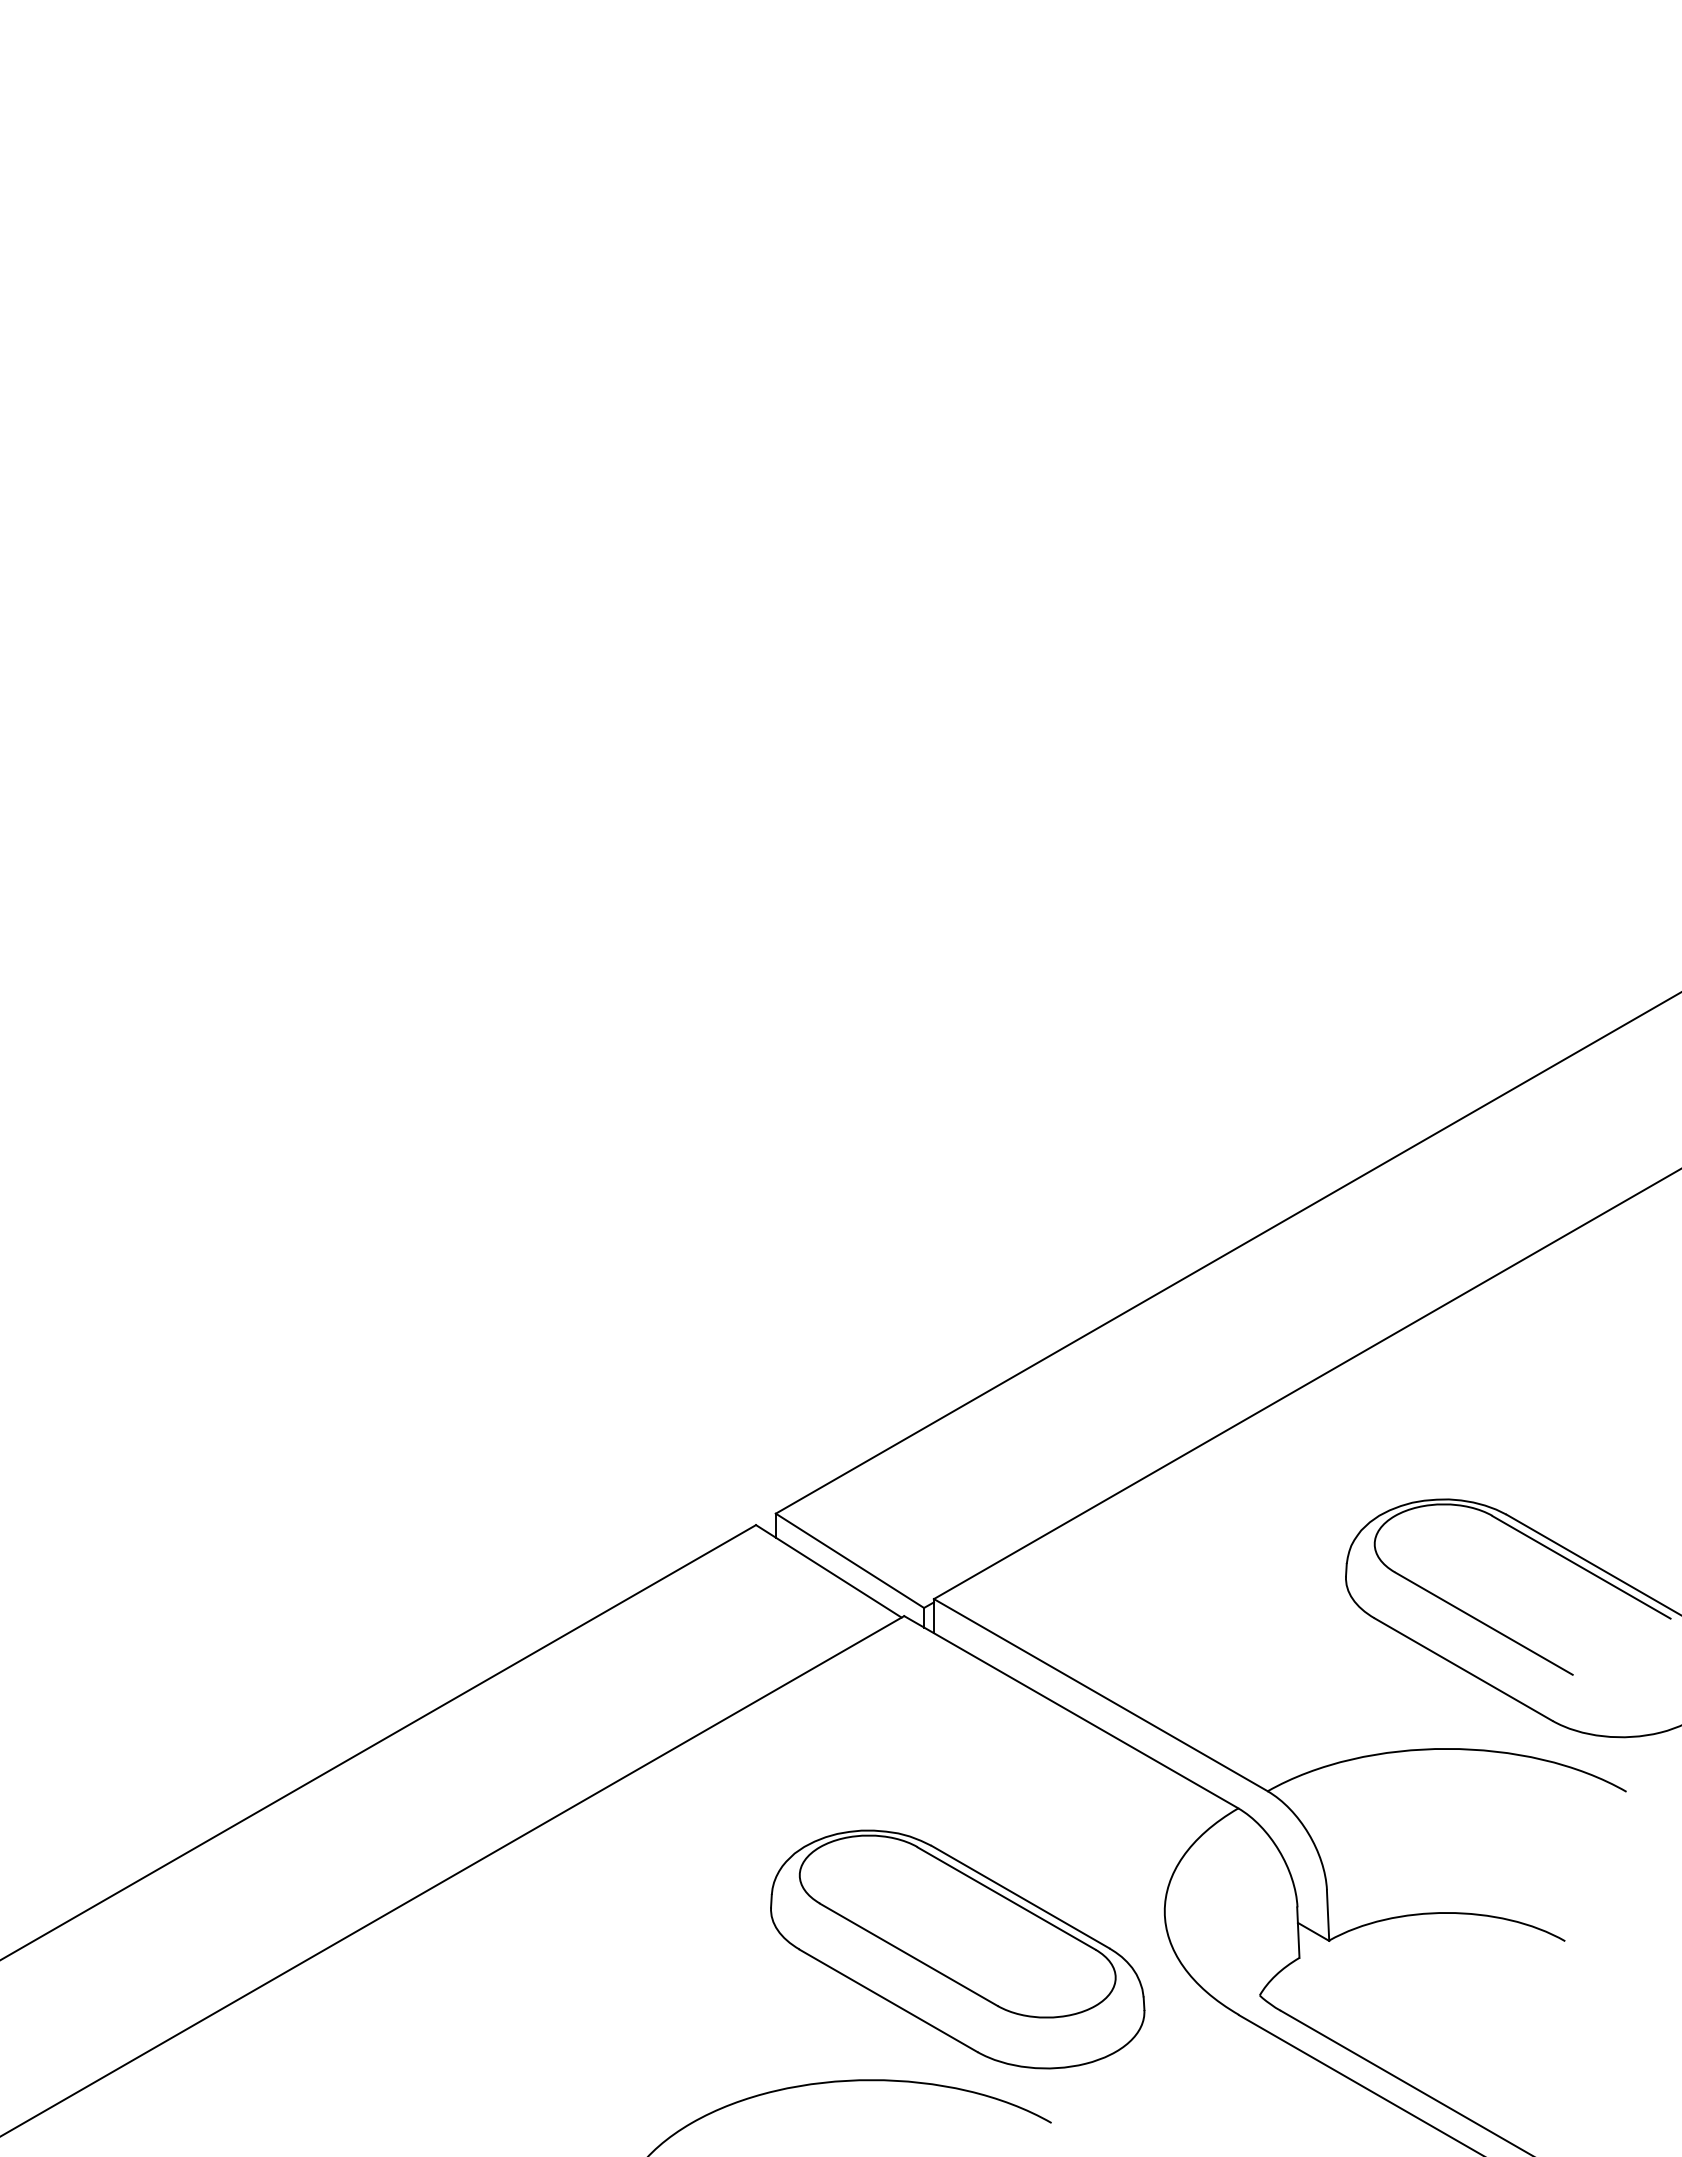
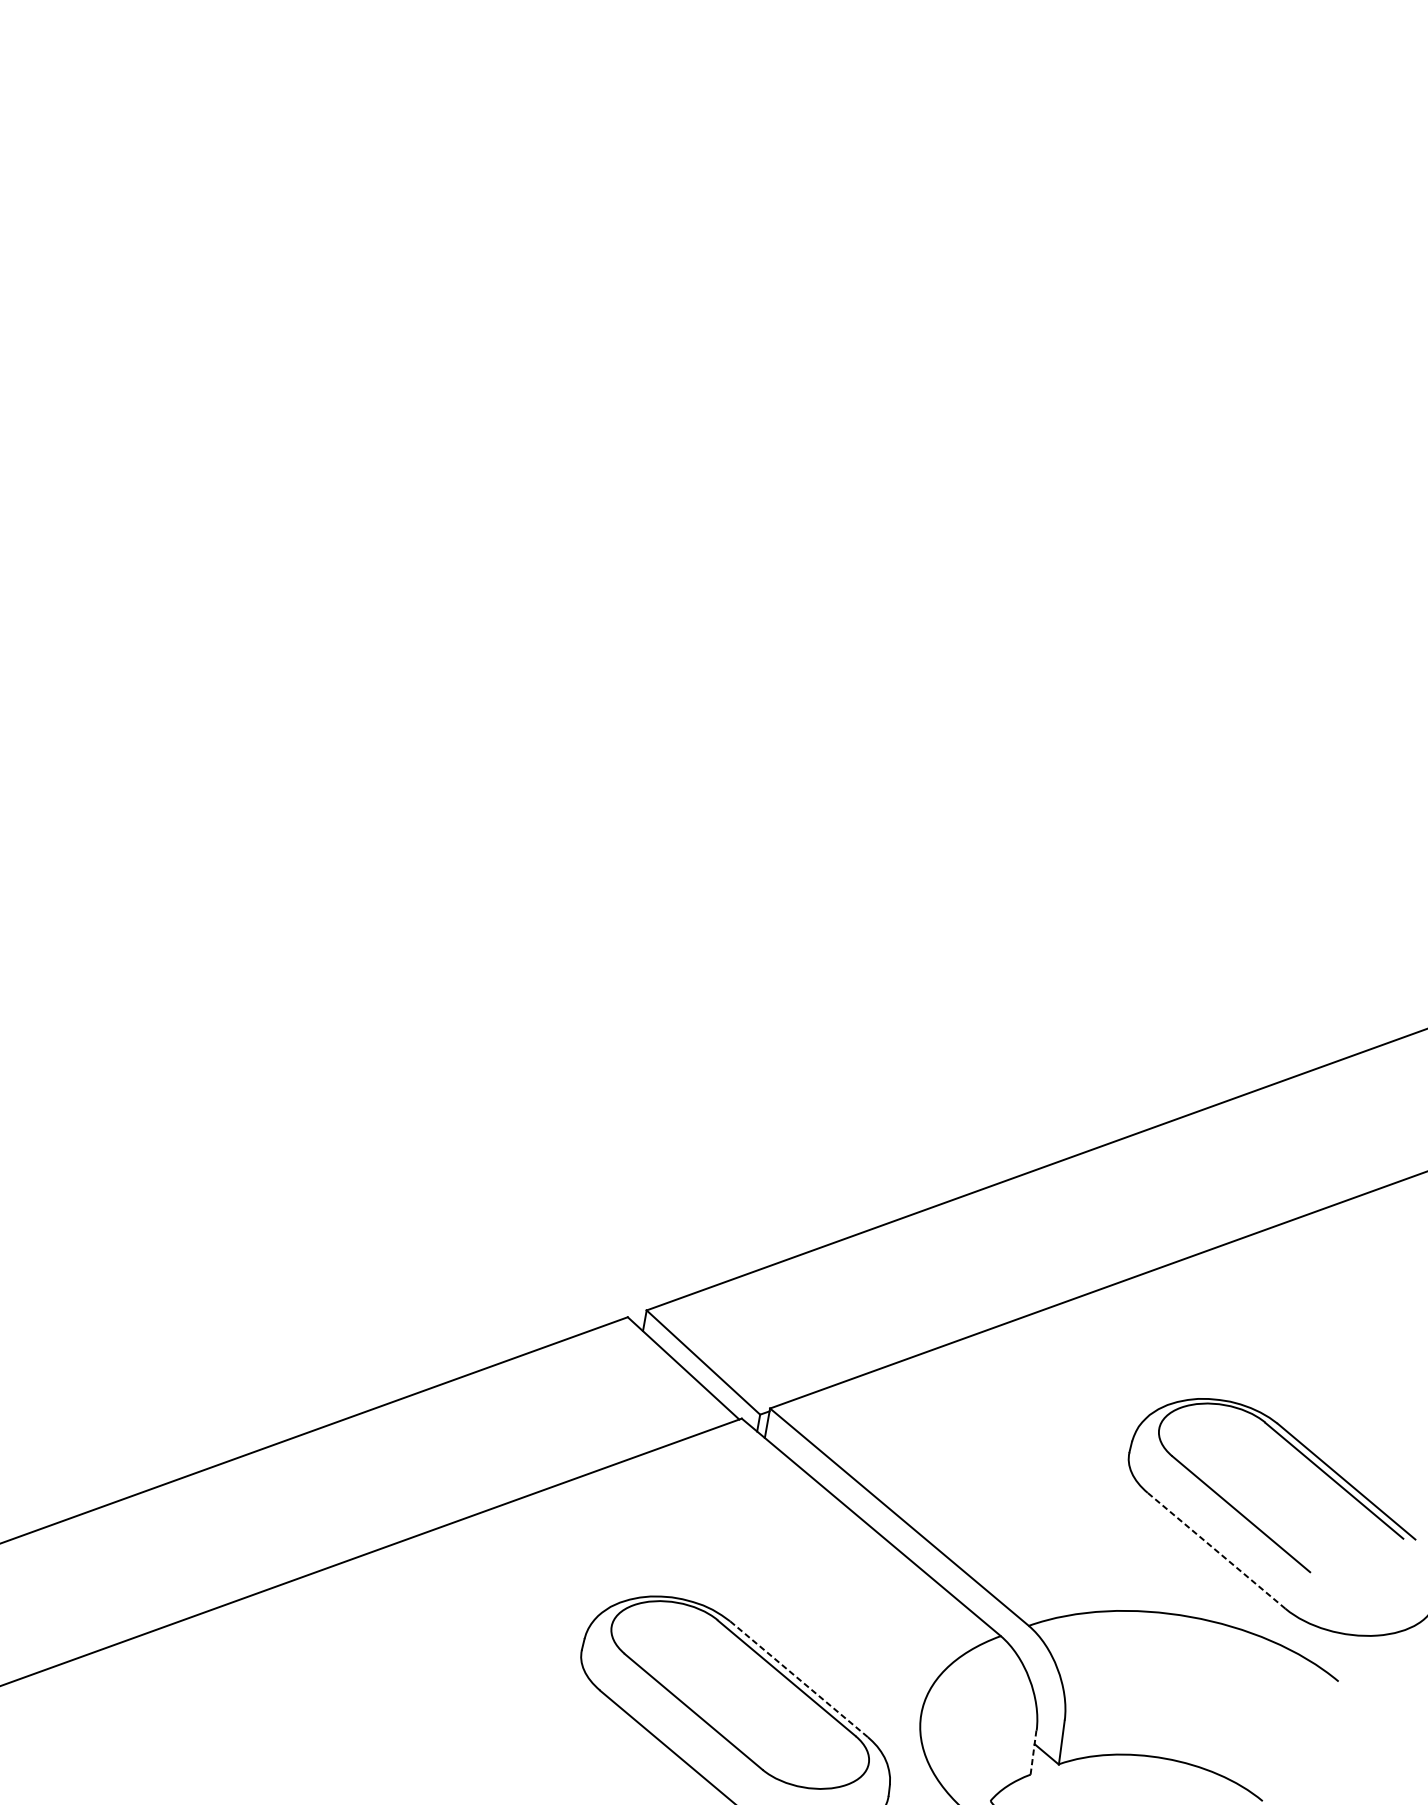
line: (1463, 1669) -> (1216, 1550), solid -> dashed
line: (1020, 1897) -> (798, 1679), solid -> dashed
line: (1298, 1932) -> (1033, 1752), solid -> dashed

